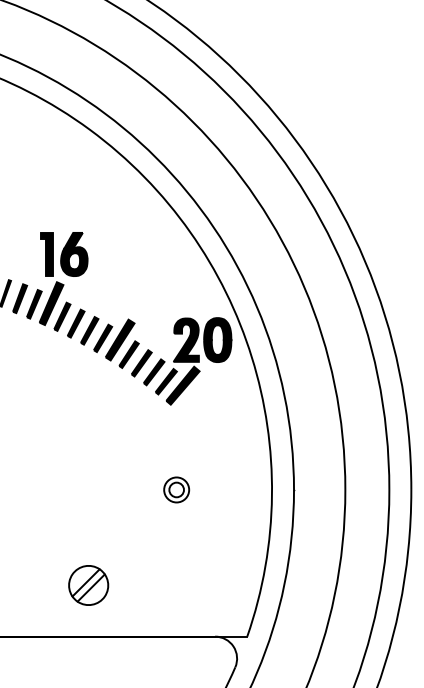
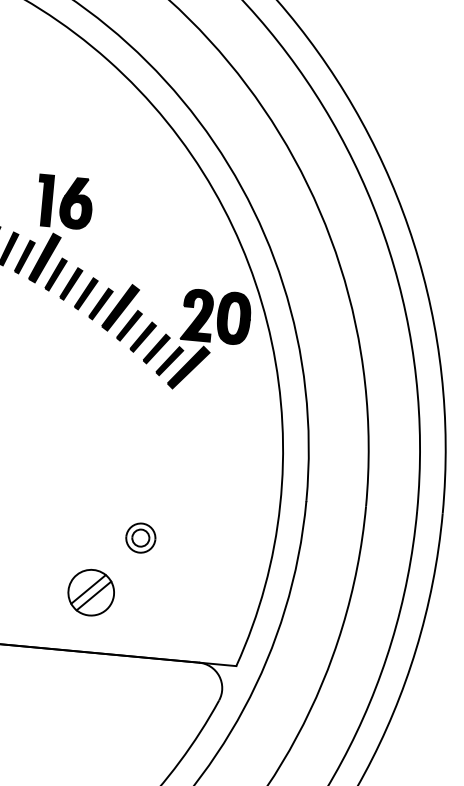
part: (176, 489) -> (140, 537), moved
part: (88, 585) -> (91, 592), moved

